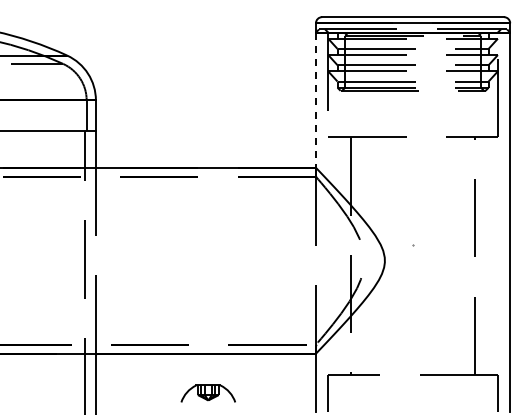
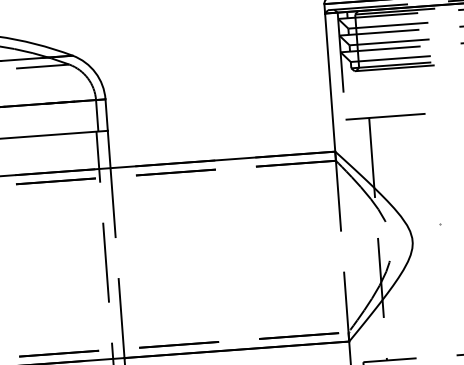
line: (315, 100) -> (329, 82), dashed -> solid

